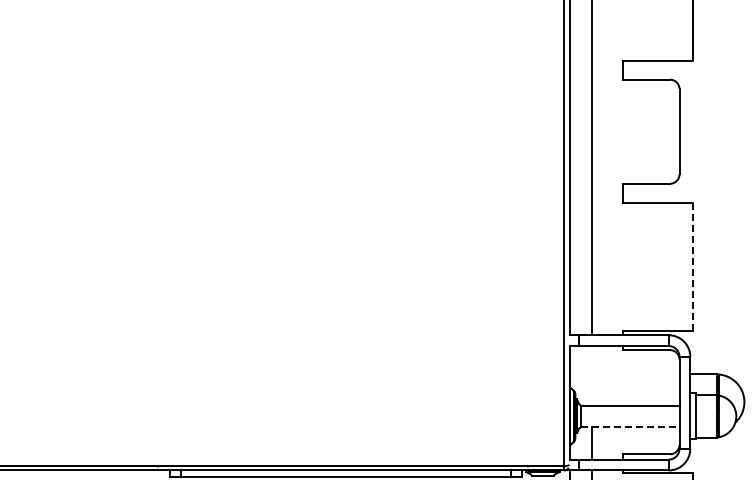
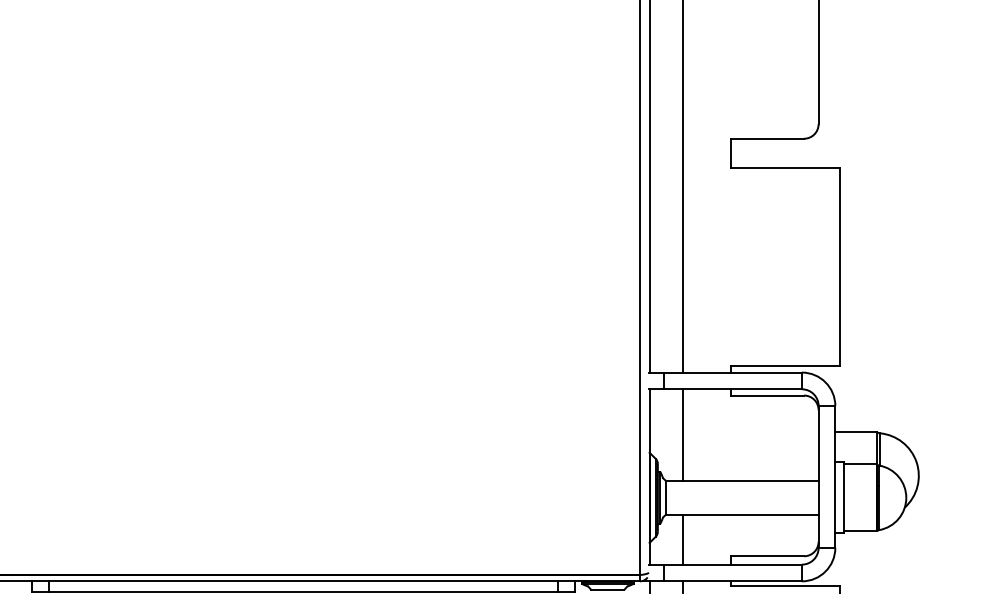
line: (693, 266) -> (840, 266), dashed -> solid
line: (591, 375) -> (682, 434), added
line: (630, 427) -> (742, 515), dashed -> solid

